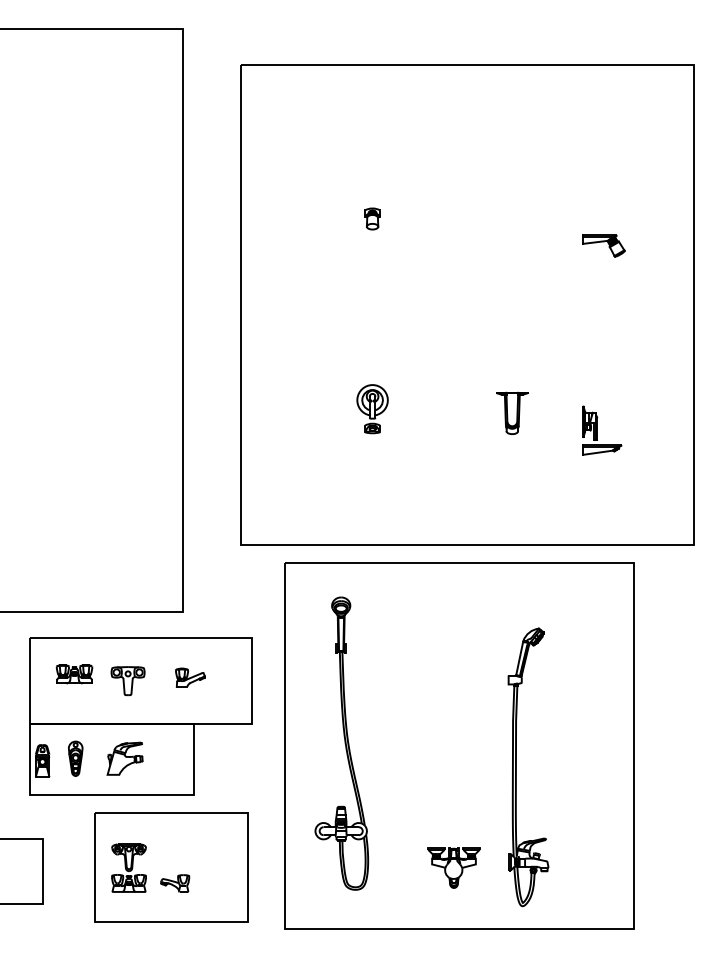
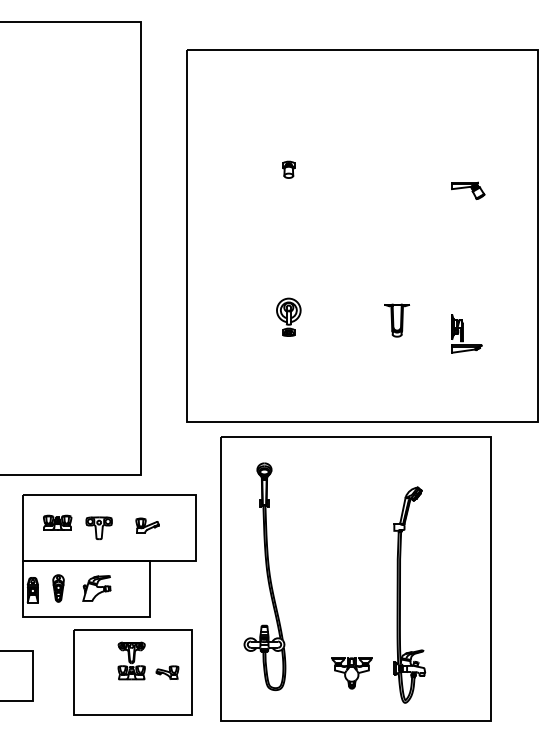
part: (145, 874) -> (144, 665), moved

